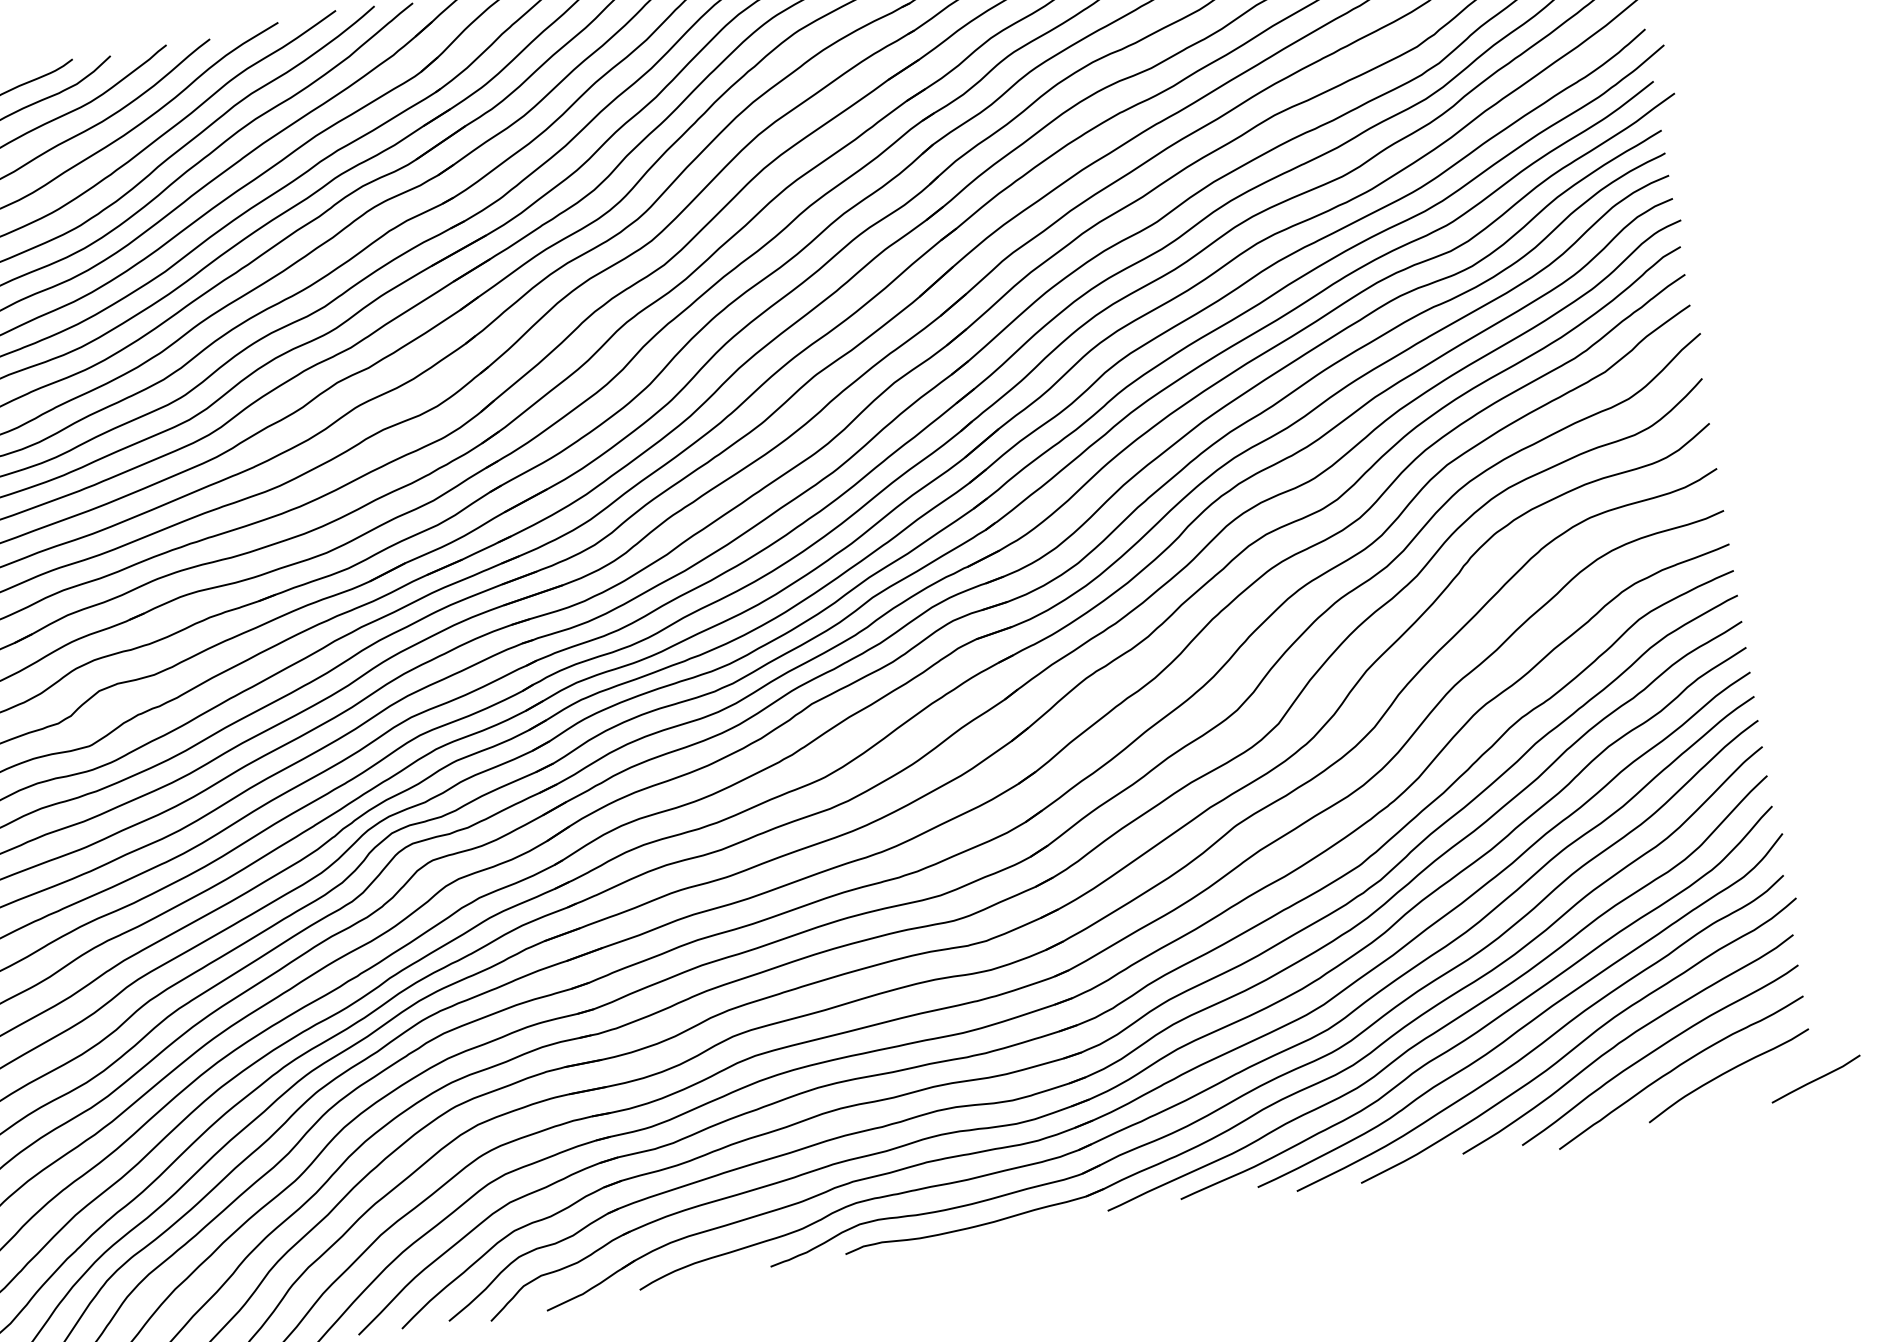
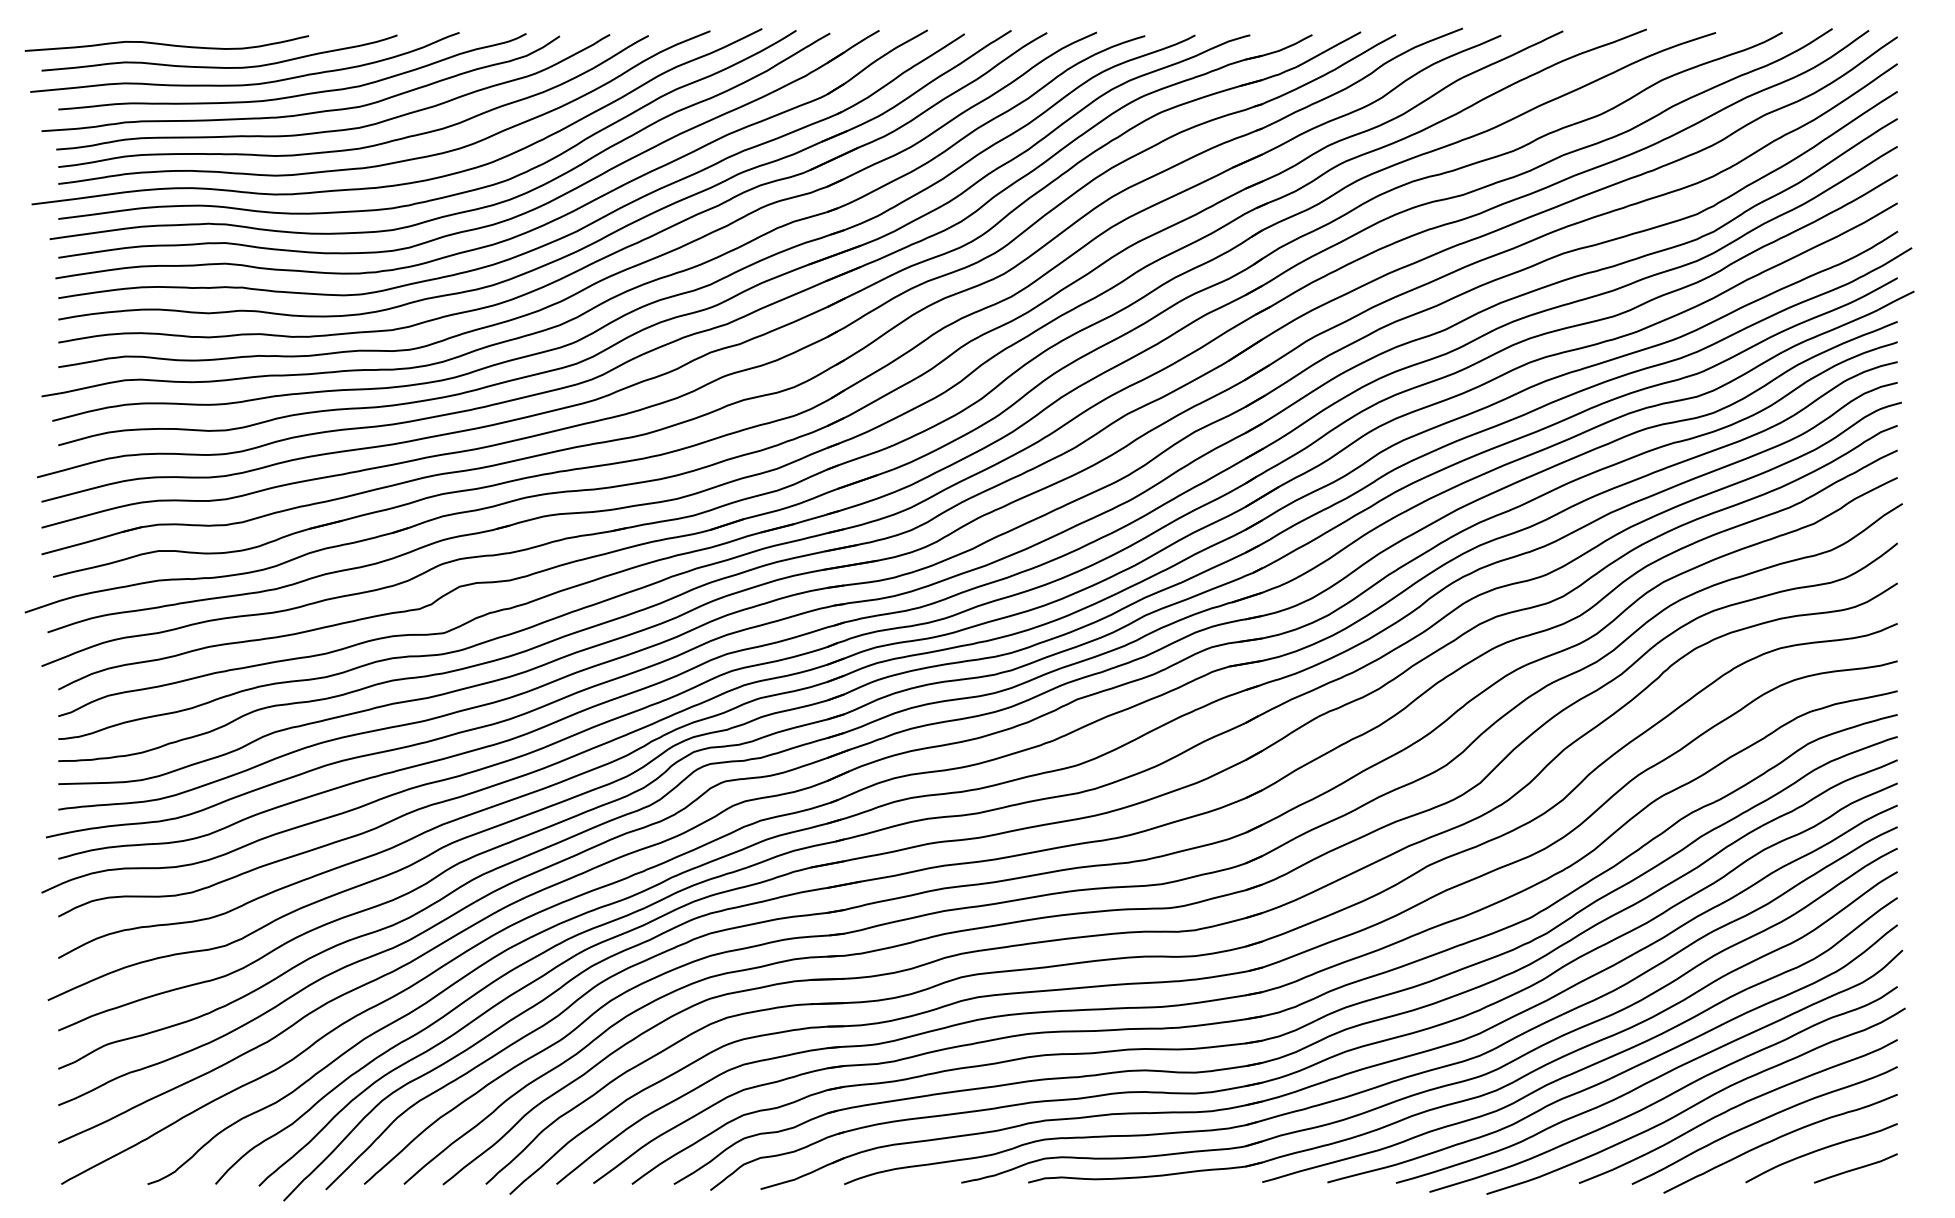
curve: (1815, 1079) -> (1855, 1168), moved

